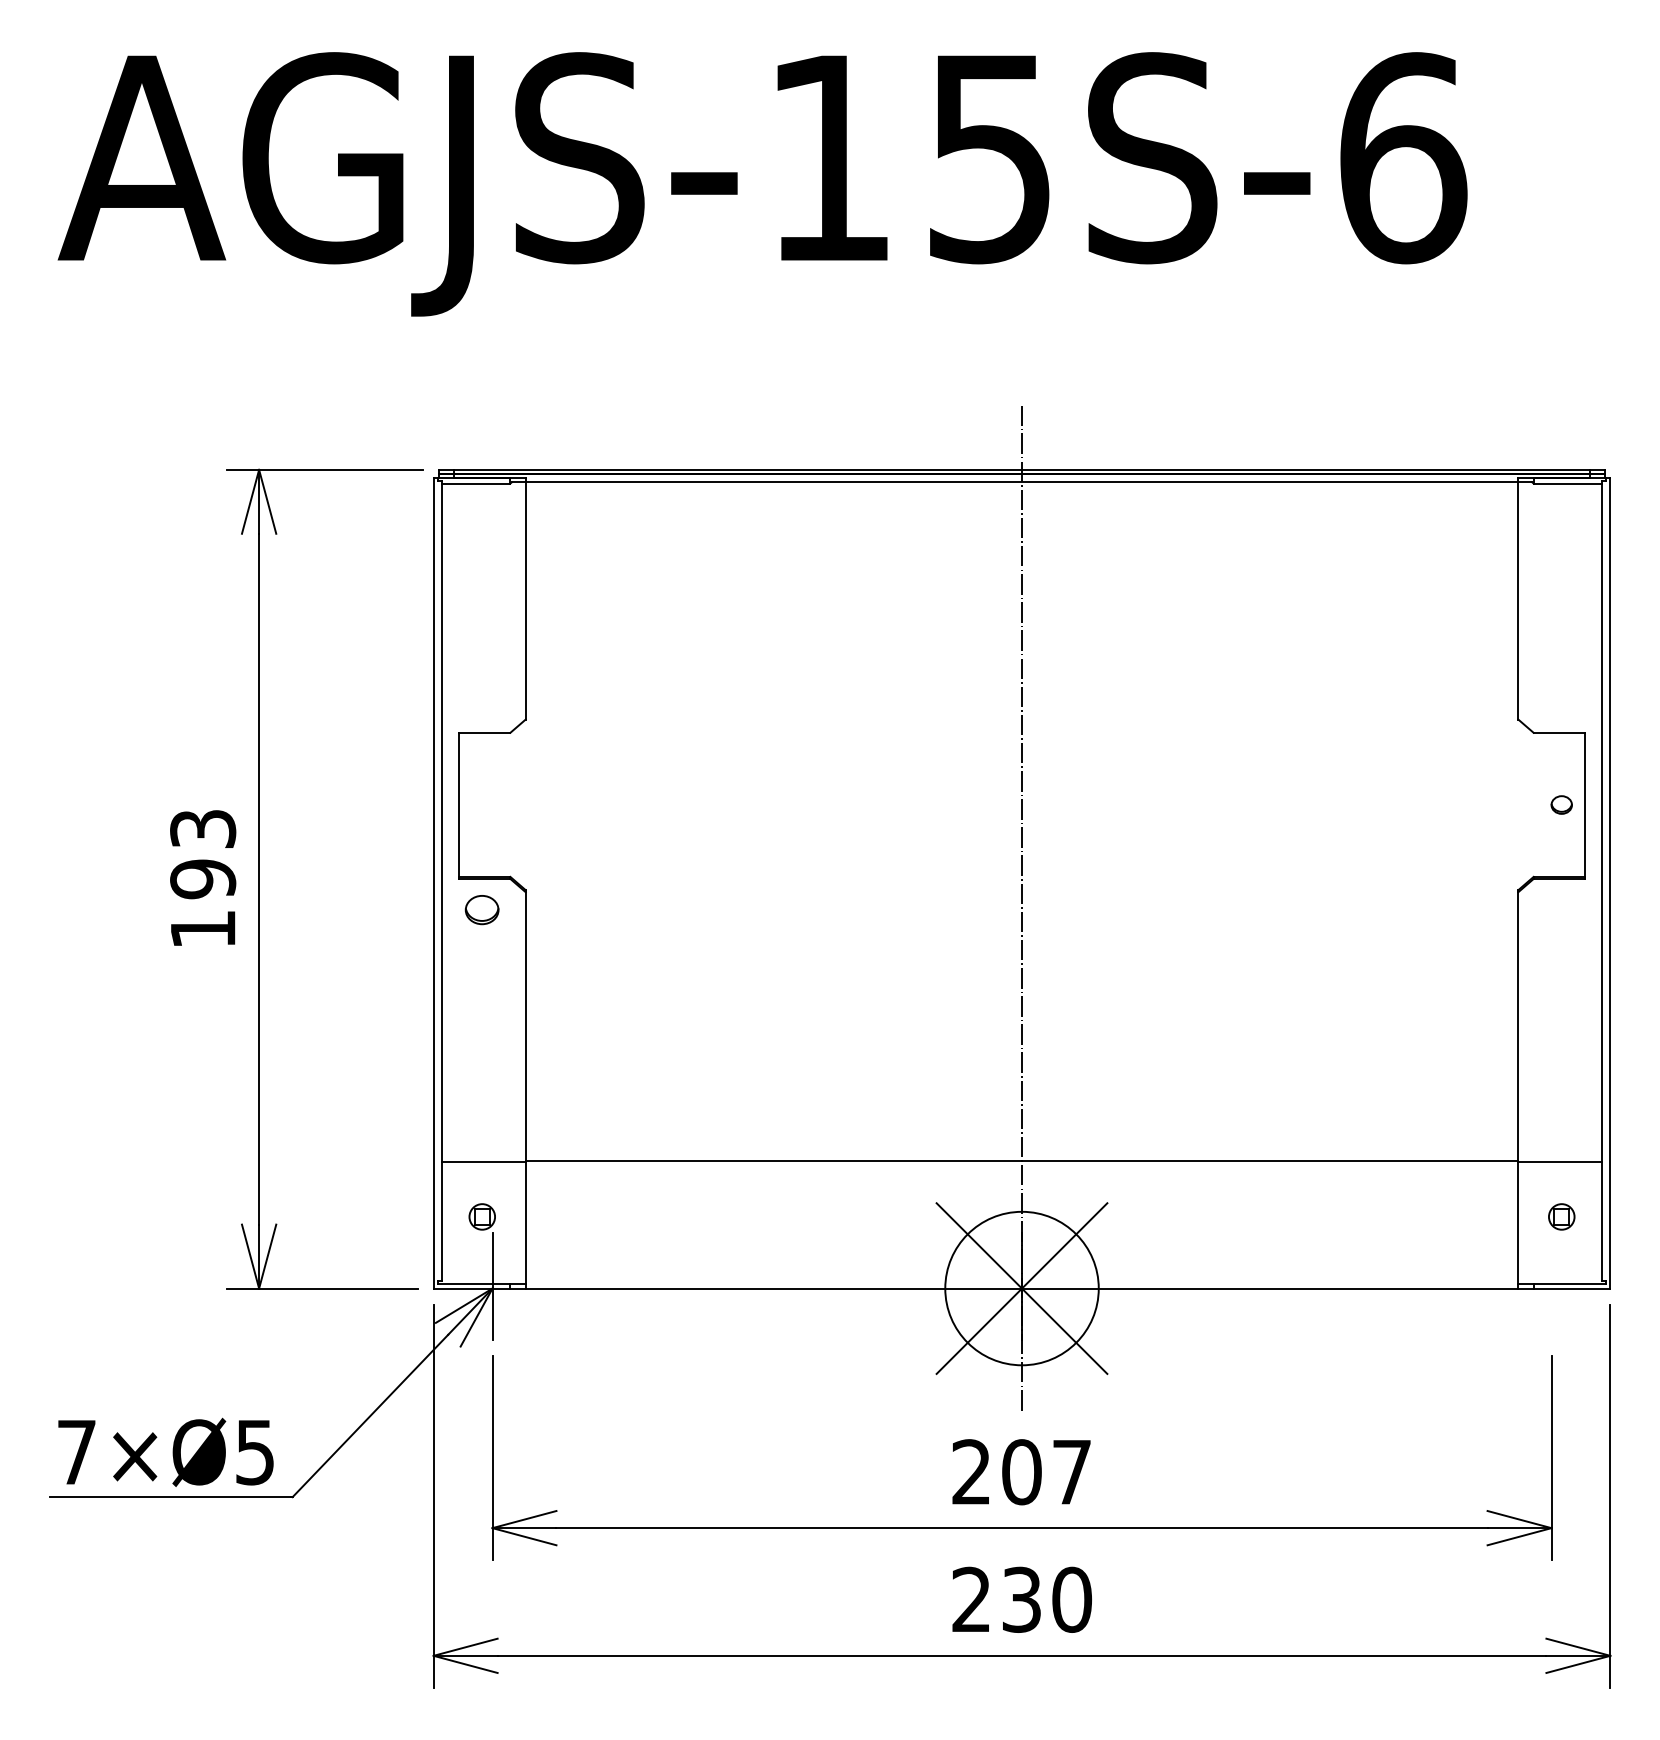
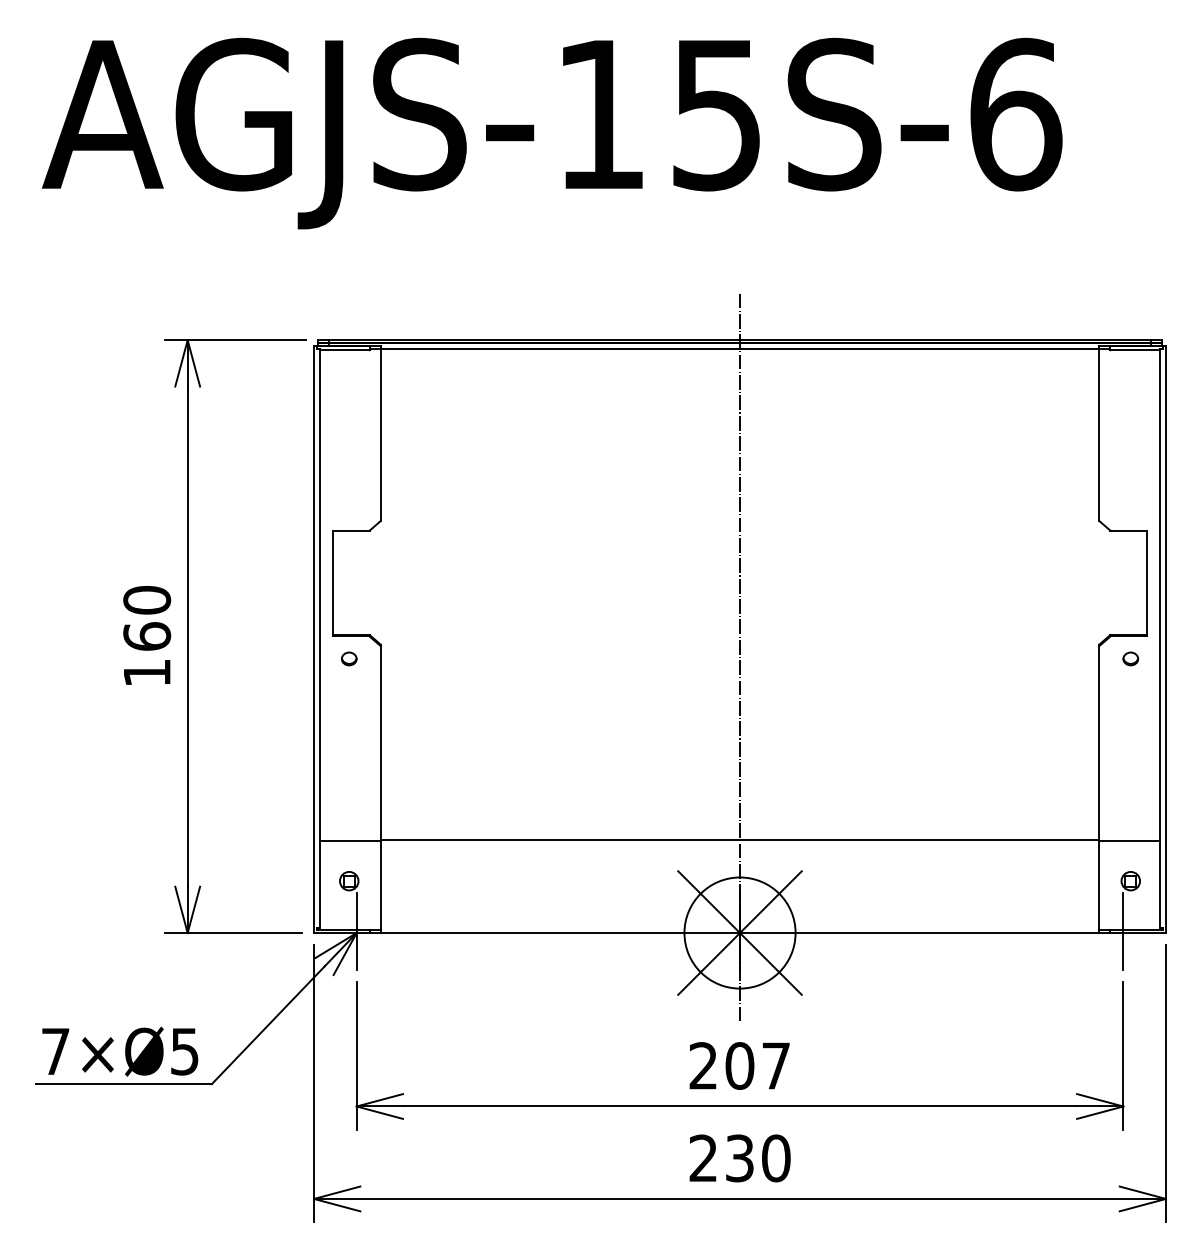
part: (1561, 804) -> (1130, 658), moved
text: (203, 854) -> (147, 618), 193 -> 160
part: (482, 909) -> (349, 658), size x0.62
line: (1551, 1286) -> (1123, 931), added

